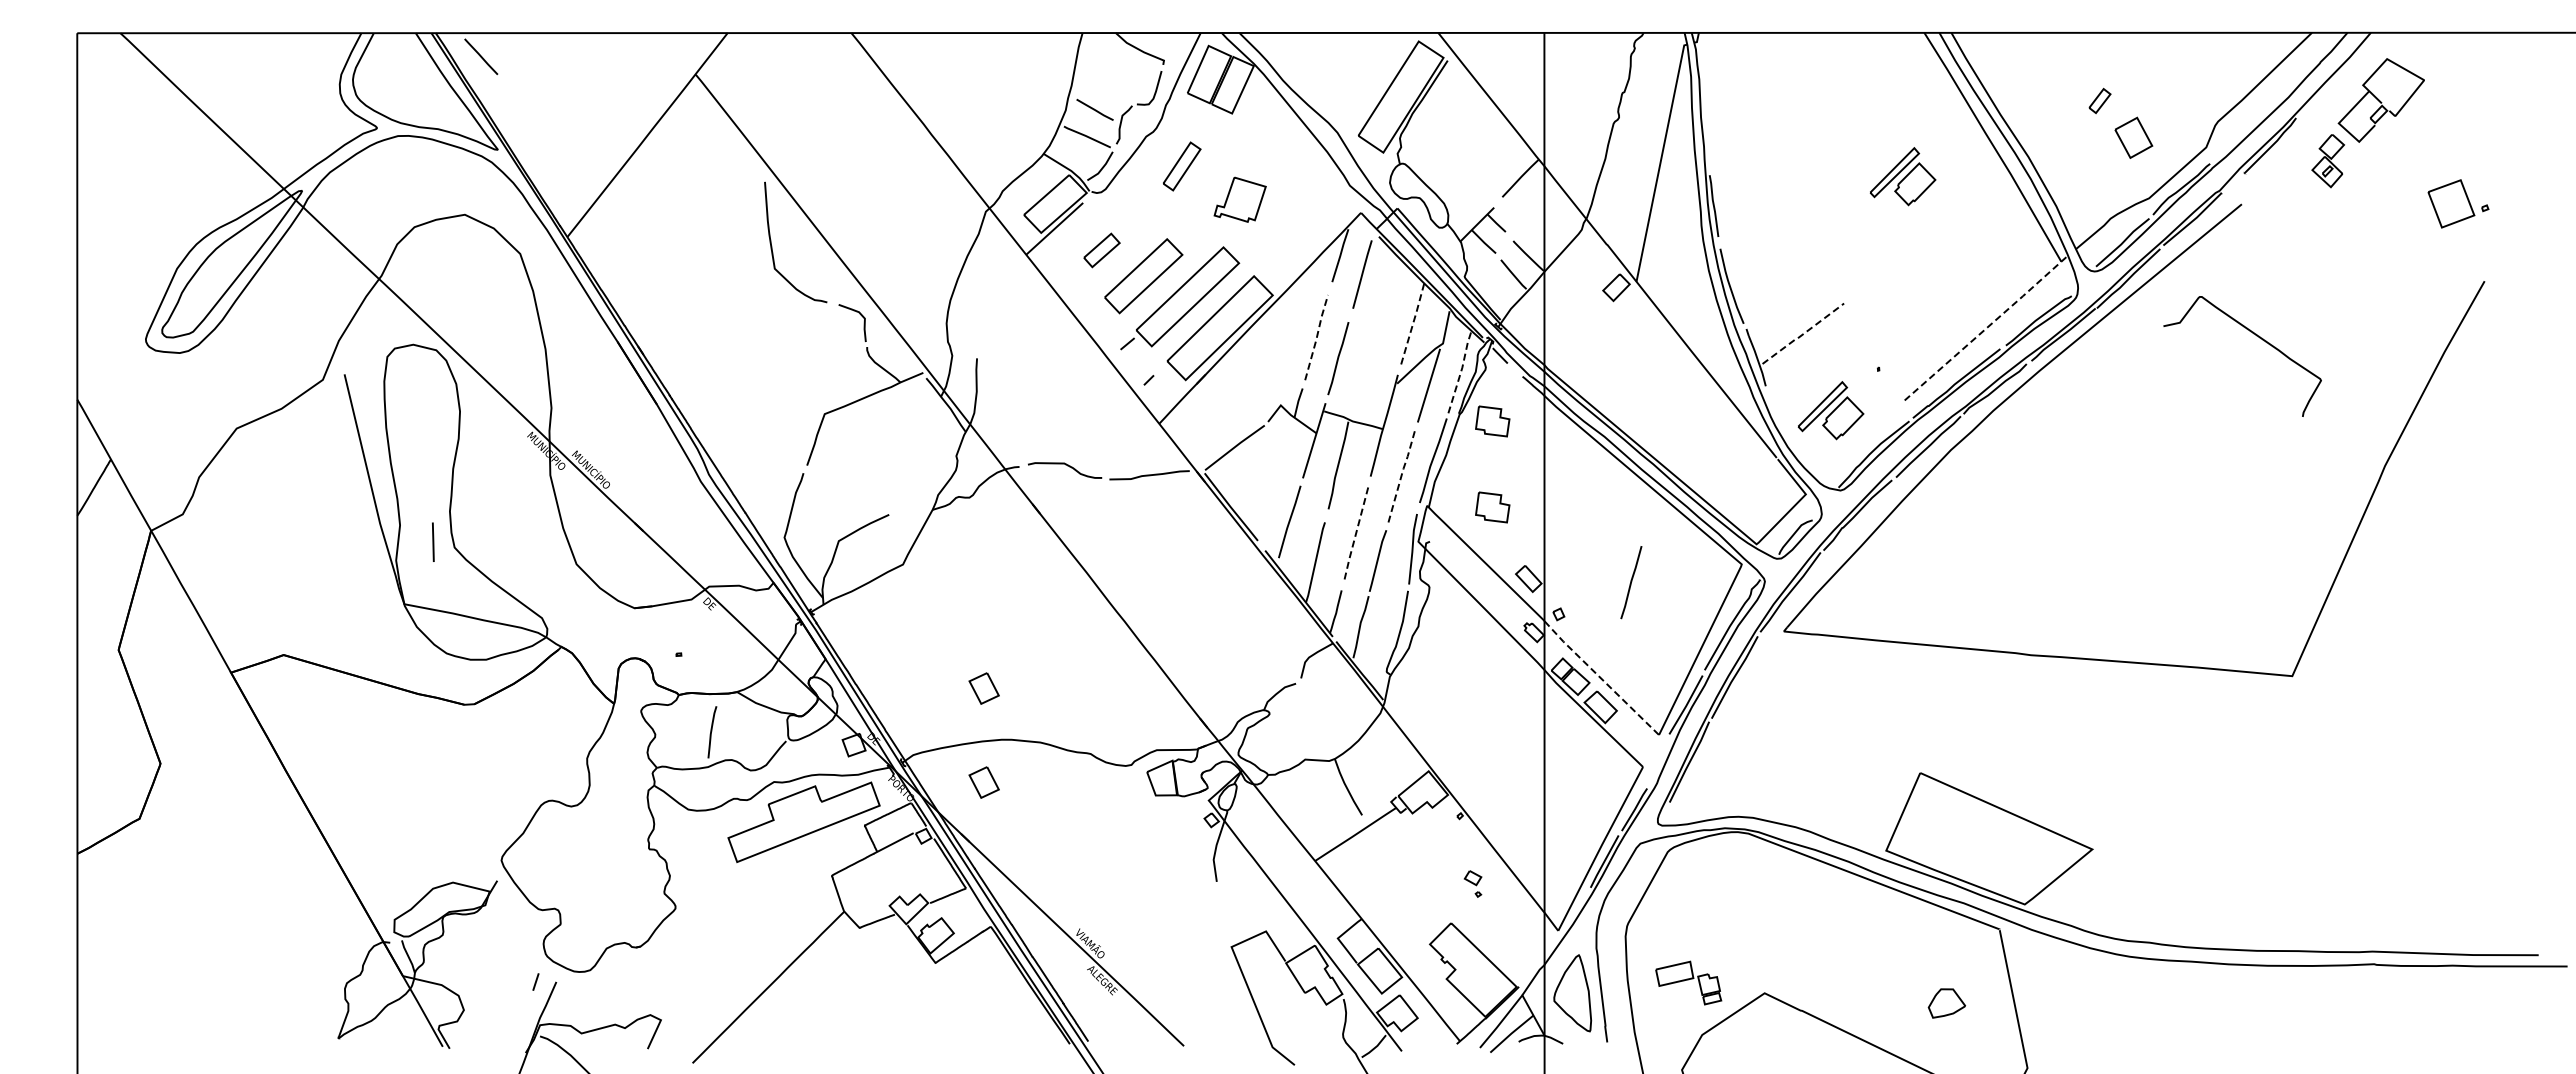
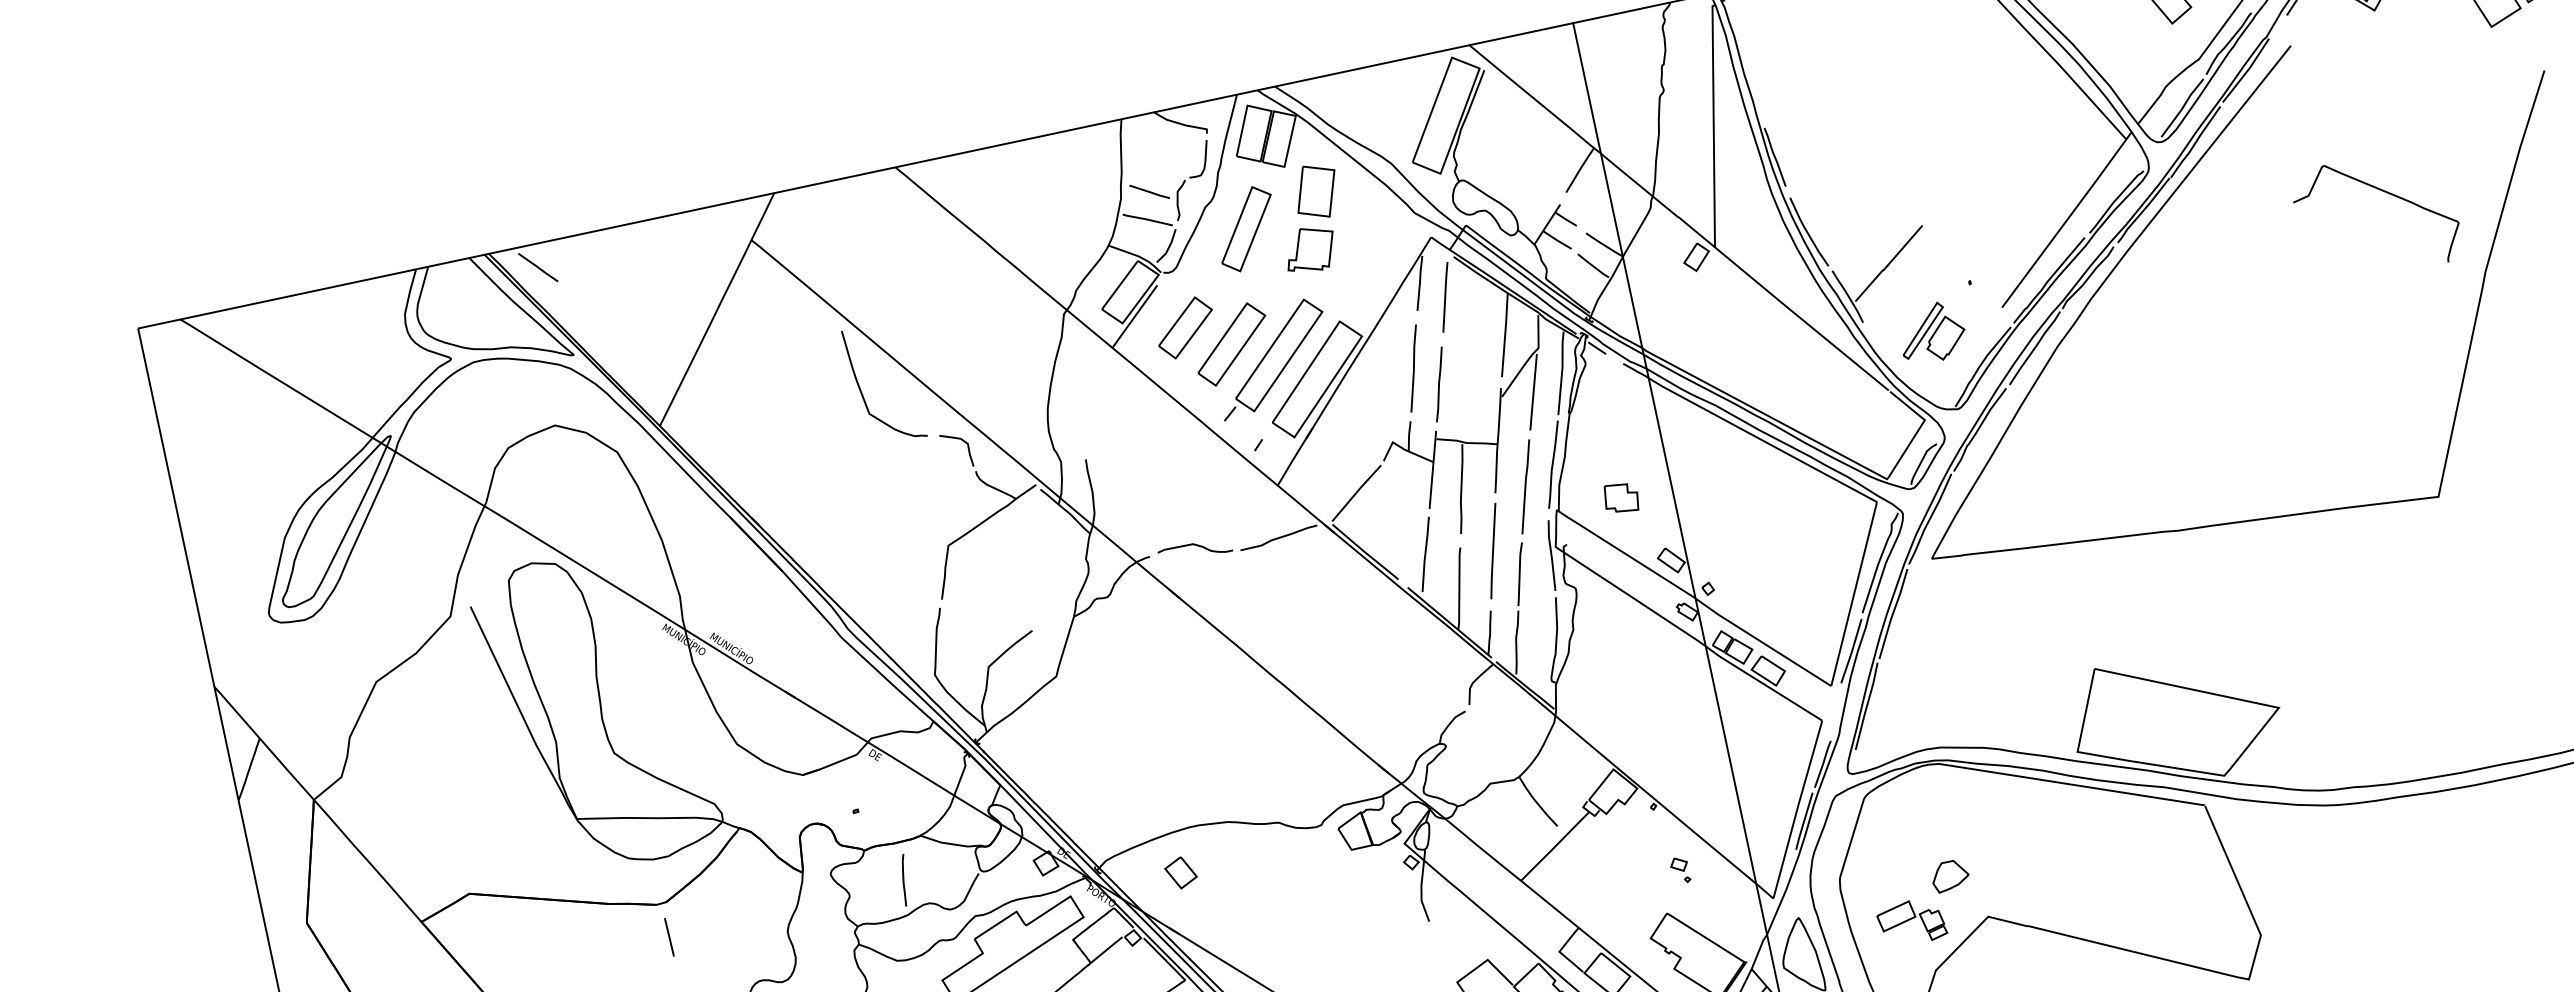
part: (1258, 144) -> (1316, 191), added
part: (1181, 166) -> (1245, 229), size x1.67
part: (1902, 176) -> (1953, 89), removed
part: (1101, 250) -> (1185, 328), size x1.67
line: (1413, 323) -> (1505, 334), dashed -> solid
line: (1987, 327) -> (2067, 219), dashed -> solid
line: (1802, 334) -> (1888, 264), dashed -> solid
curve: (2256, 336) -> (2386, 193), moved
line: (1316, 337) -> (1413, 368), dashed -> solid
line: (1461, 371) -> (1562, 371), dashed -> solid
part: (1492, 421) -> (1603, 414), removed
line: (1401, 475) -> (1525, 485), dashed -> solid
line: (1356, 532) -> (1493, 550), dashed -> solid
line: (433, 541) -> (669, 936), moved
line: (1631, 582) -> (1772, 542), removed
line: (1600, 677) -> (1762, 641), dashed -> solid
part: (983, 688) -> (1160, 781), removed
part: (1946, 1003) -> (1949, 876), moved

